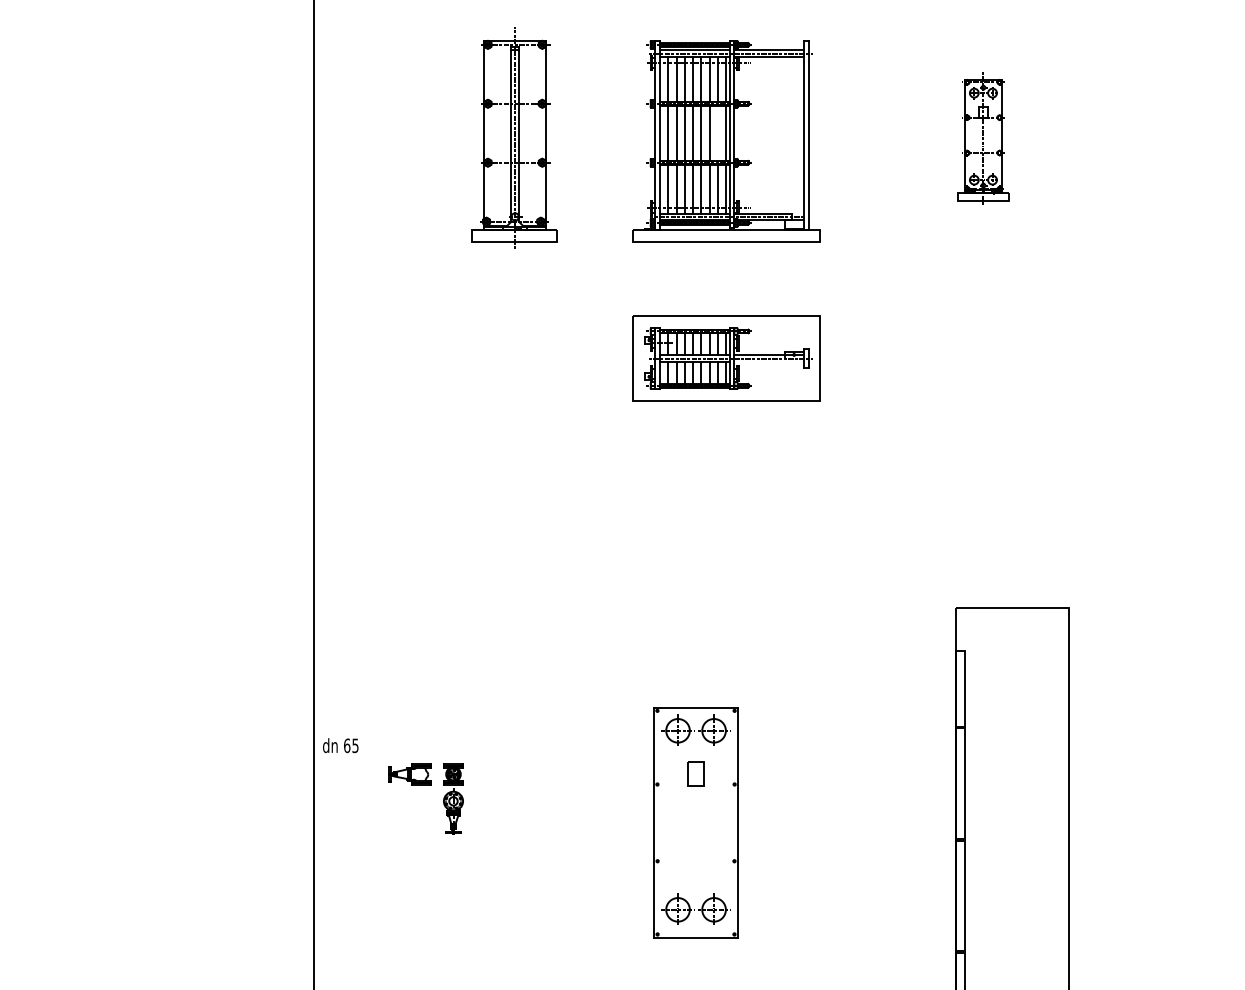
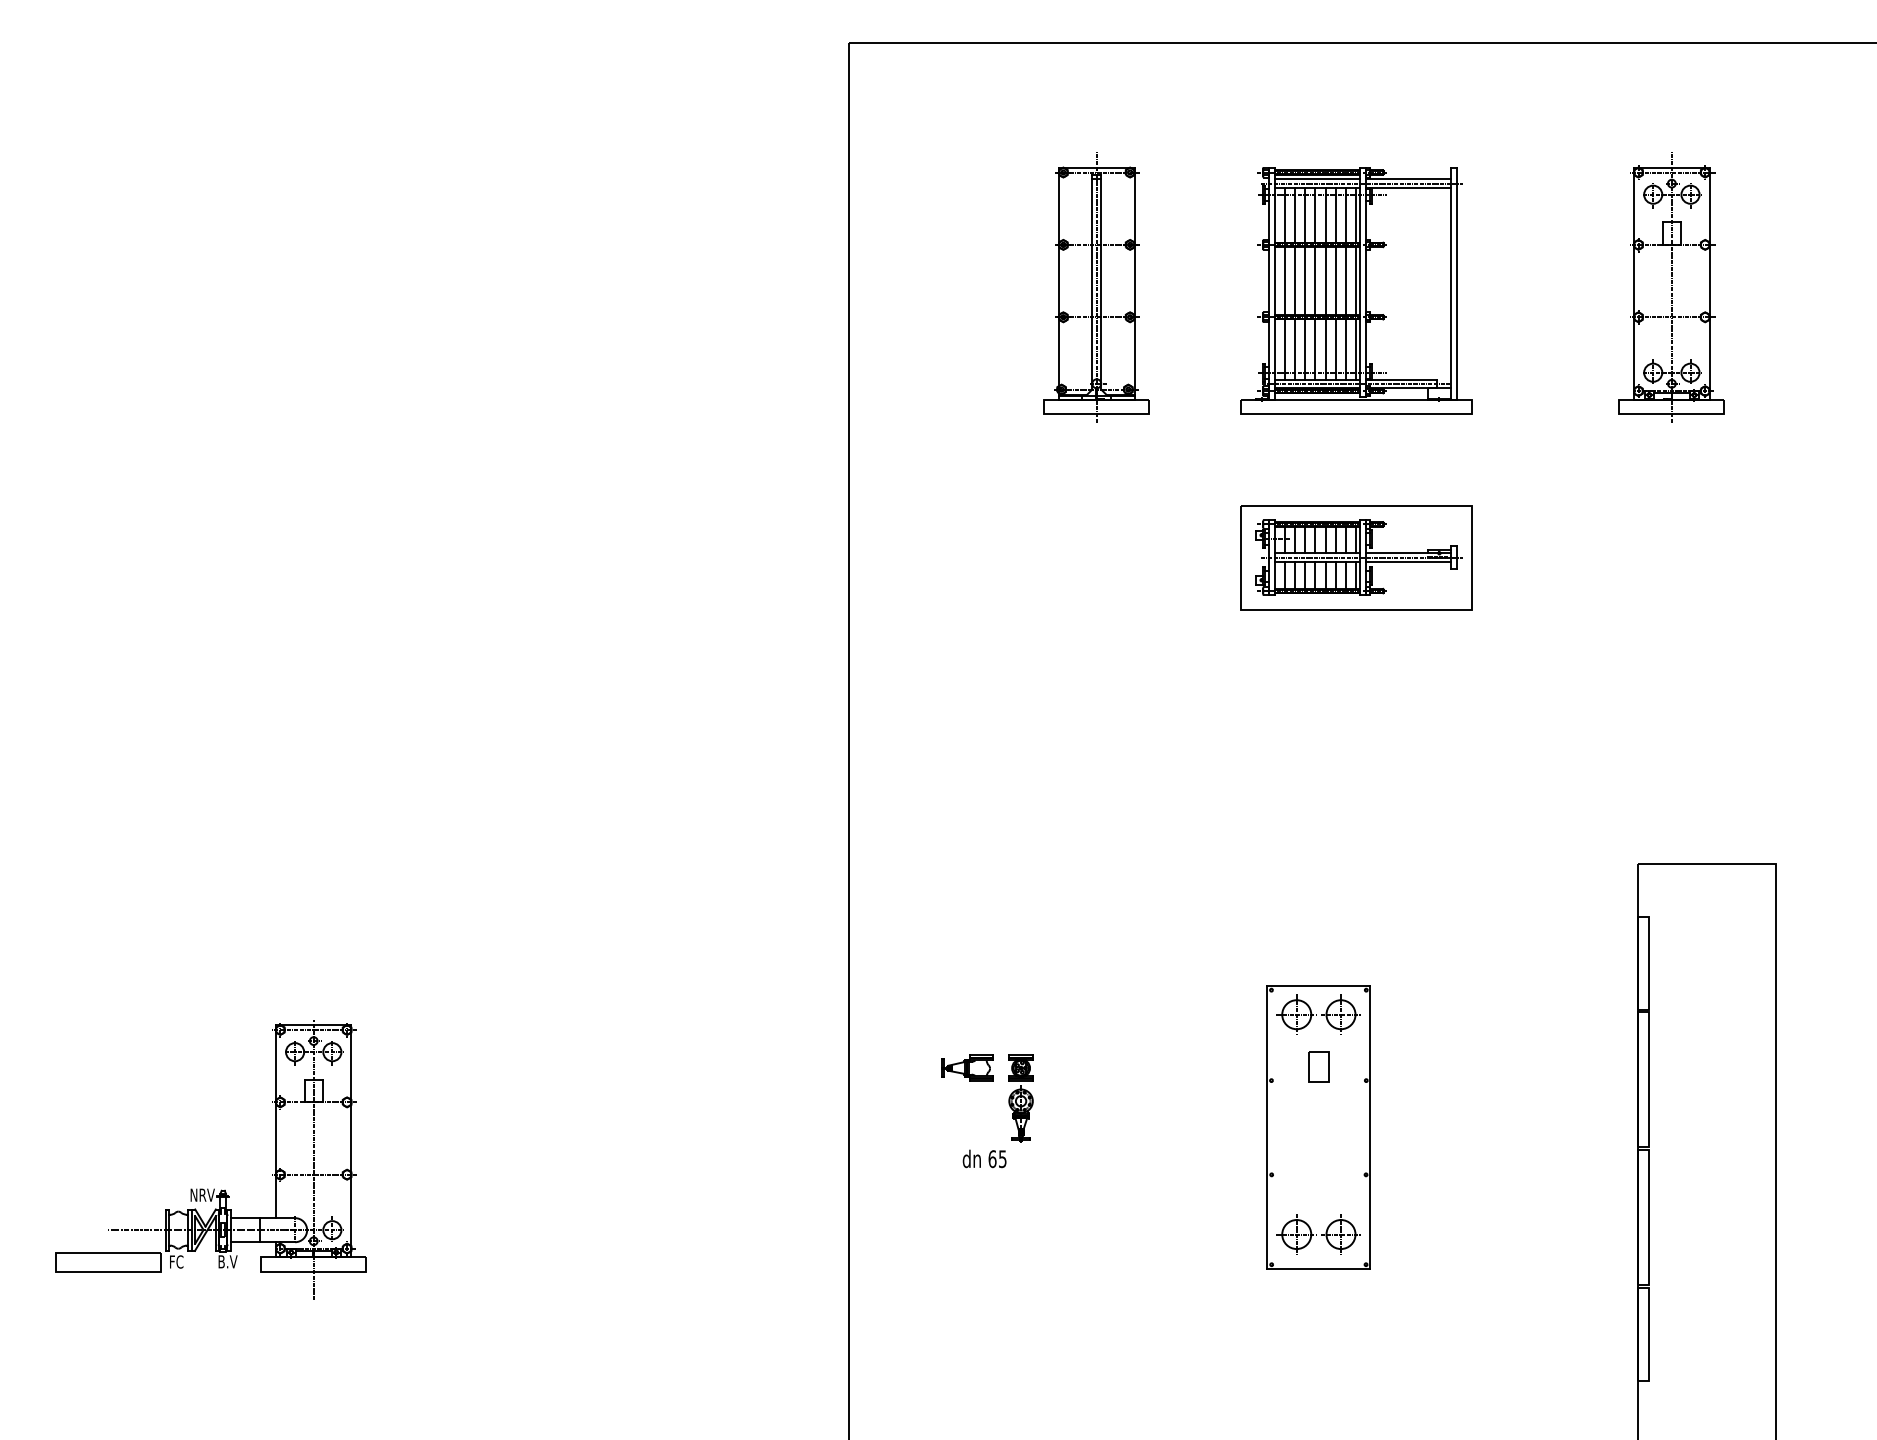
line: (717, 133) -> (1345, 281), added
part: (983, 138) -> (1671, 287), size x1.67
line: (769, 361) -> (1408, 561), added
text: (340, 745) -> (984, 1158), moved

